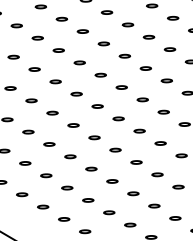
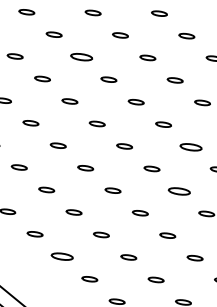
part: (55, 81) -> (81, 56), size x1.4
part: (139, 130) -> (190, 146), size x1.4
part: (136, 162) -> (179, 191), size x1.4
part: (64, 219) -> (62, 256), size x1.4

